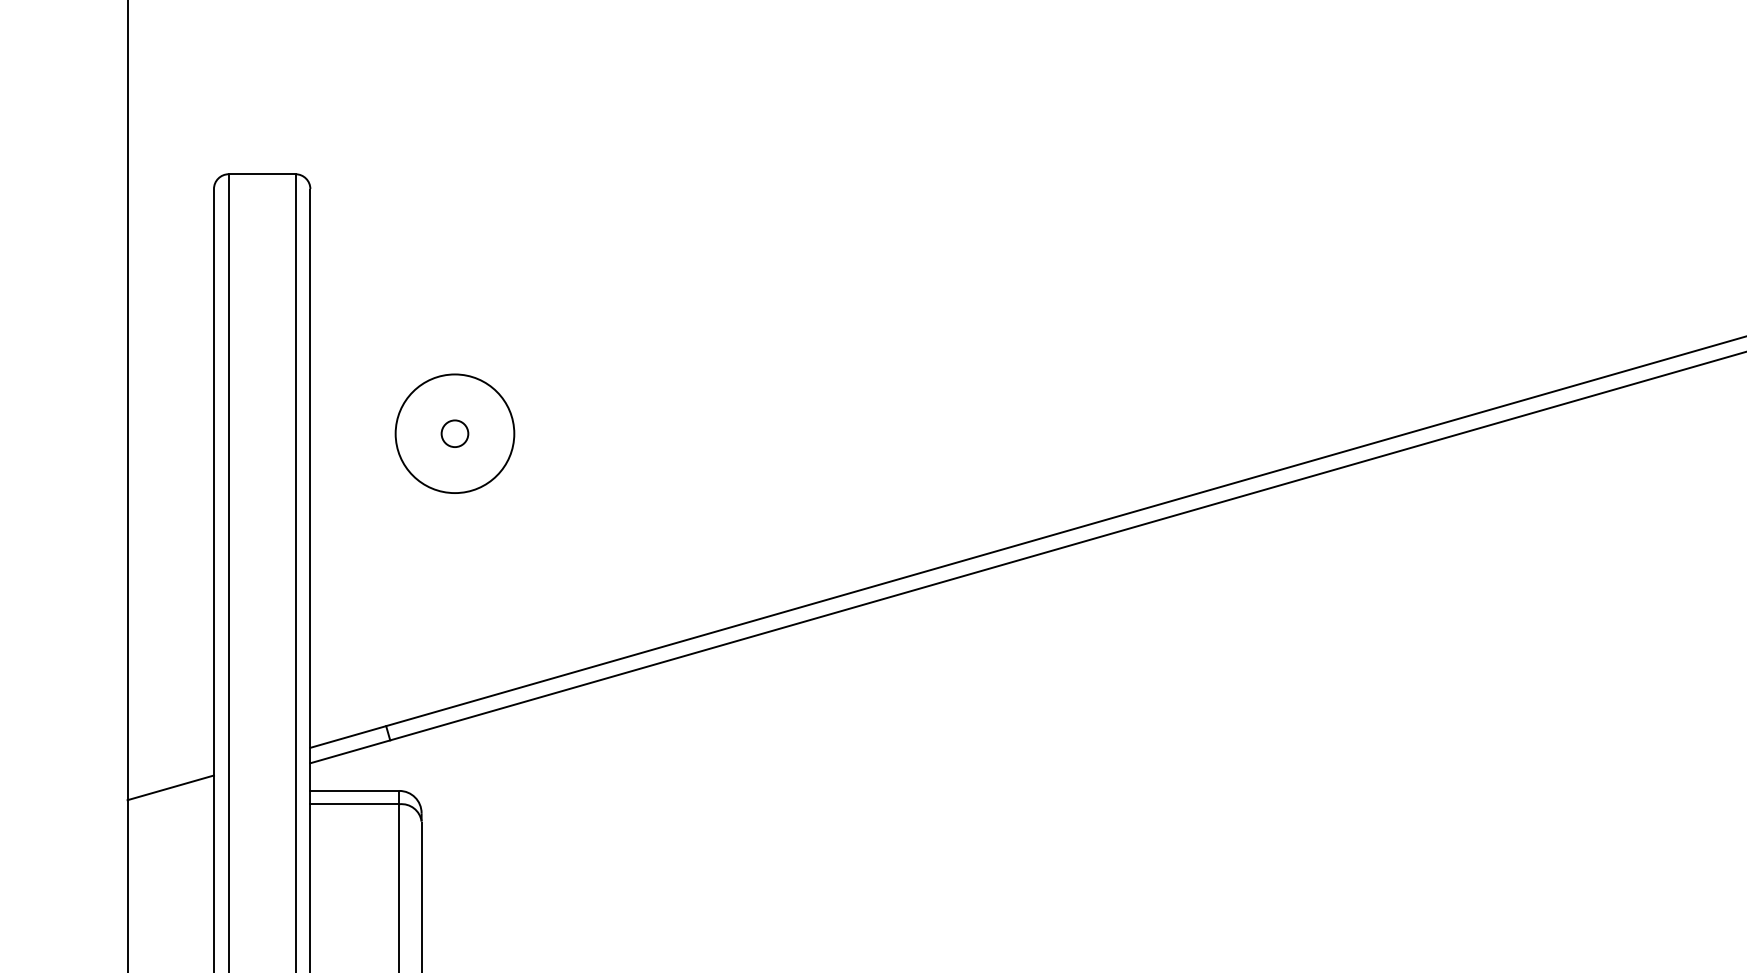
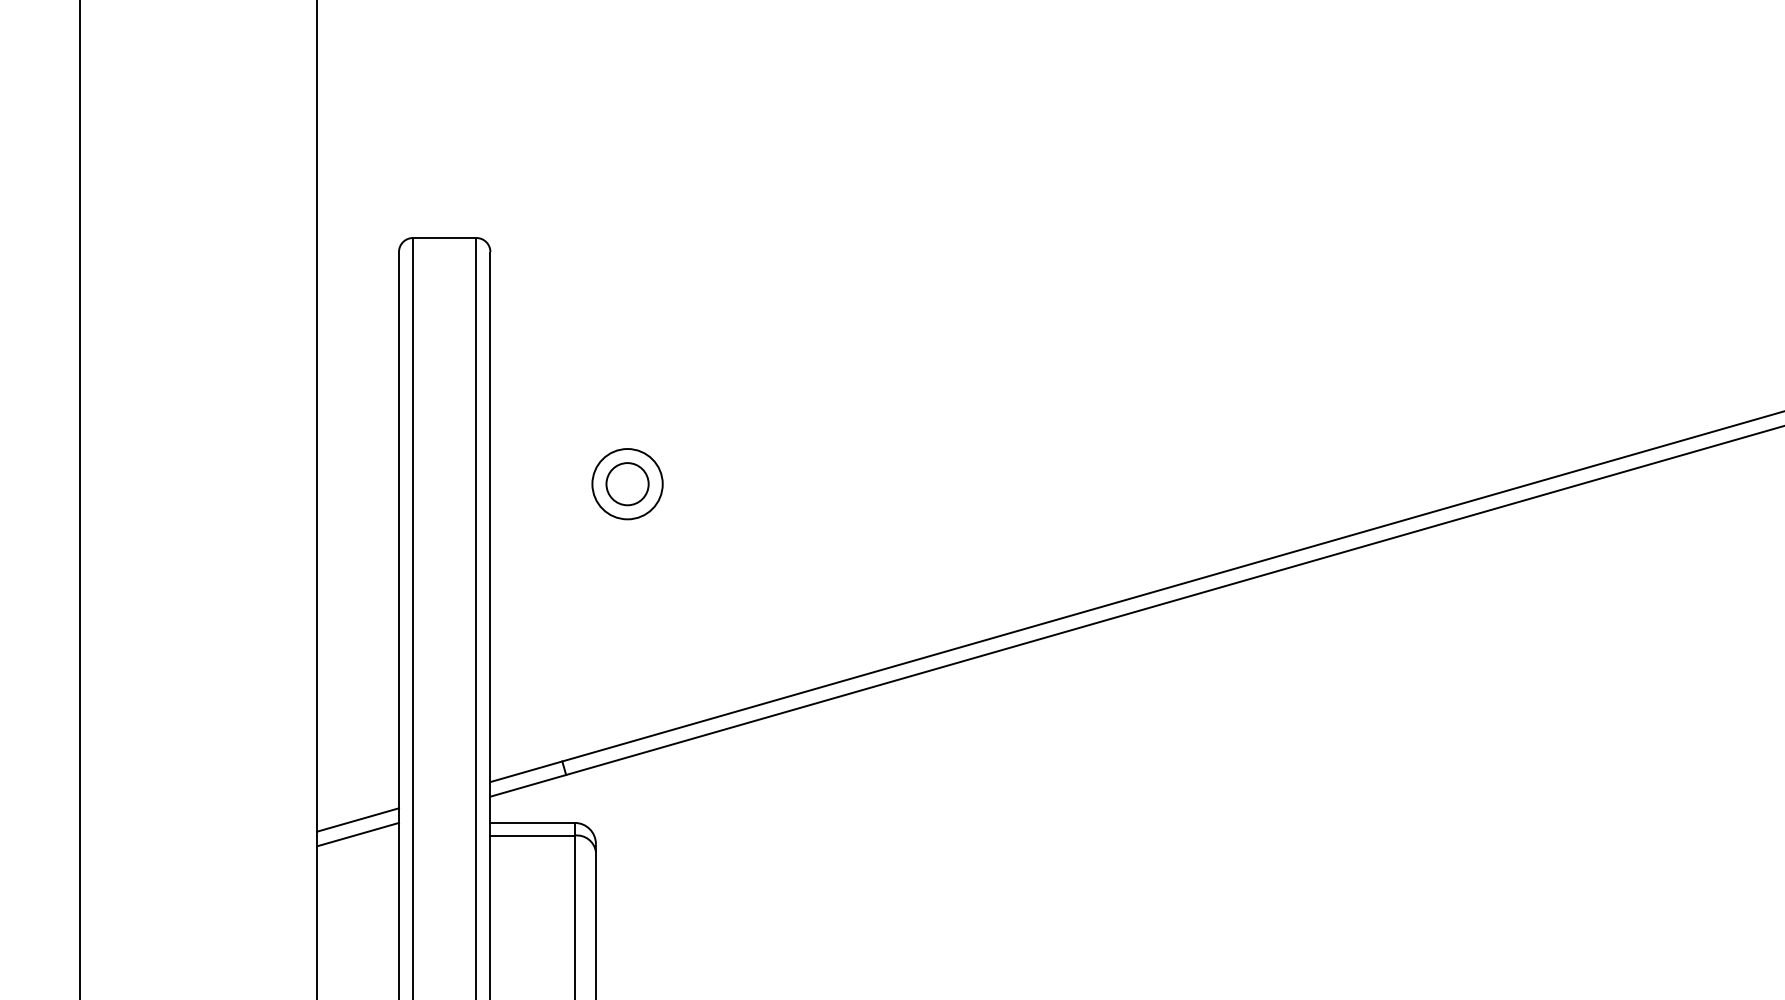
circle: (454, 434) -> (627, 484), size x0.62
circle: (454, 434) -> (627, 484), size x1.67
line: (170, 803) -> (357, 834), added

